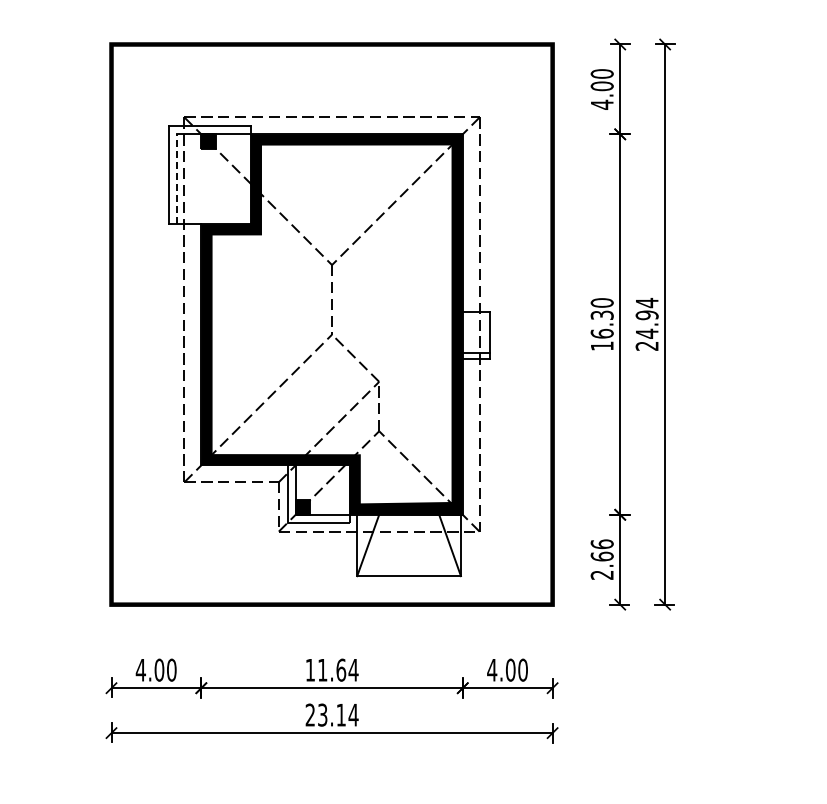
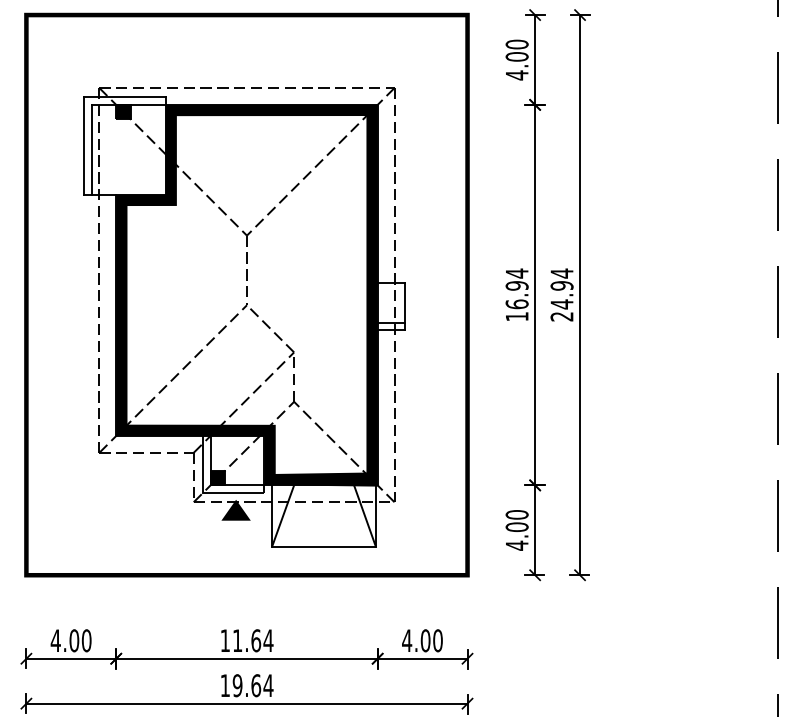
line: (176, 179) -> (91, 150), dashed -> solid
text: (601, 308) -> (516, 279), 16.30 -> 16.94
fill: (320, 539) -> (235, 510), added
text: (601, 559) -> (516, 530), 2.66 -> 4.00
text: (325, 714) -> (240, 685), 23.14 -> 19.64

